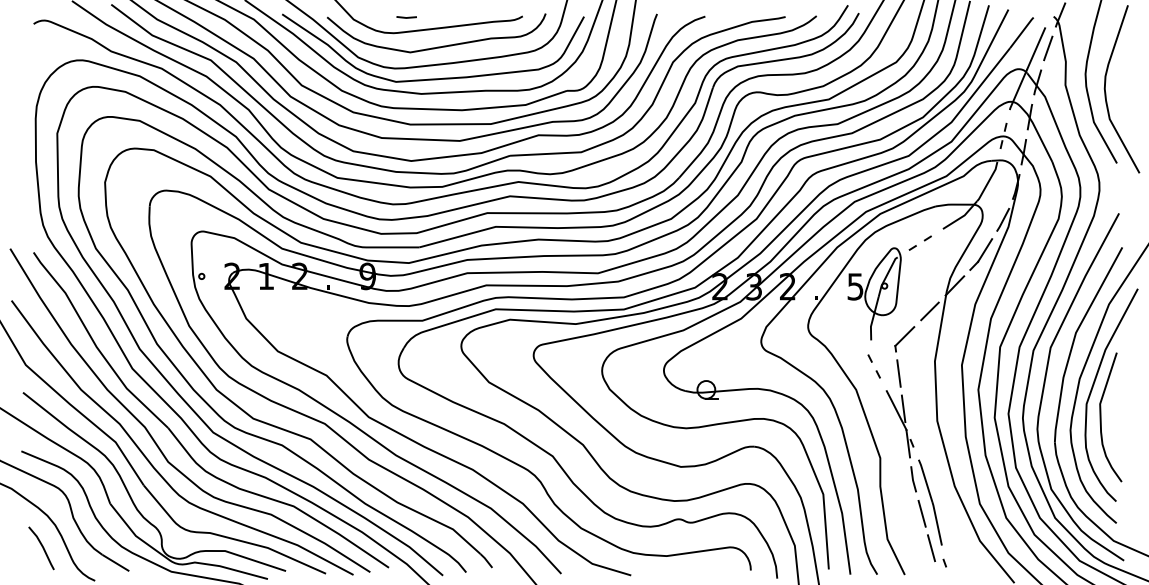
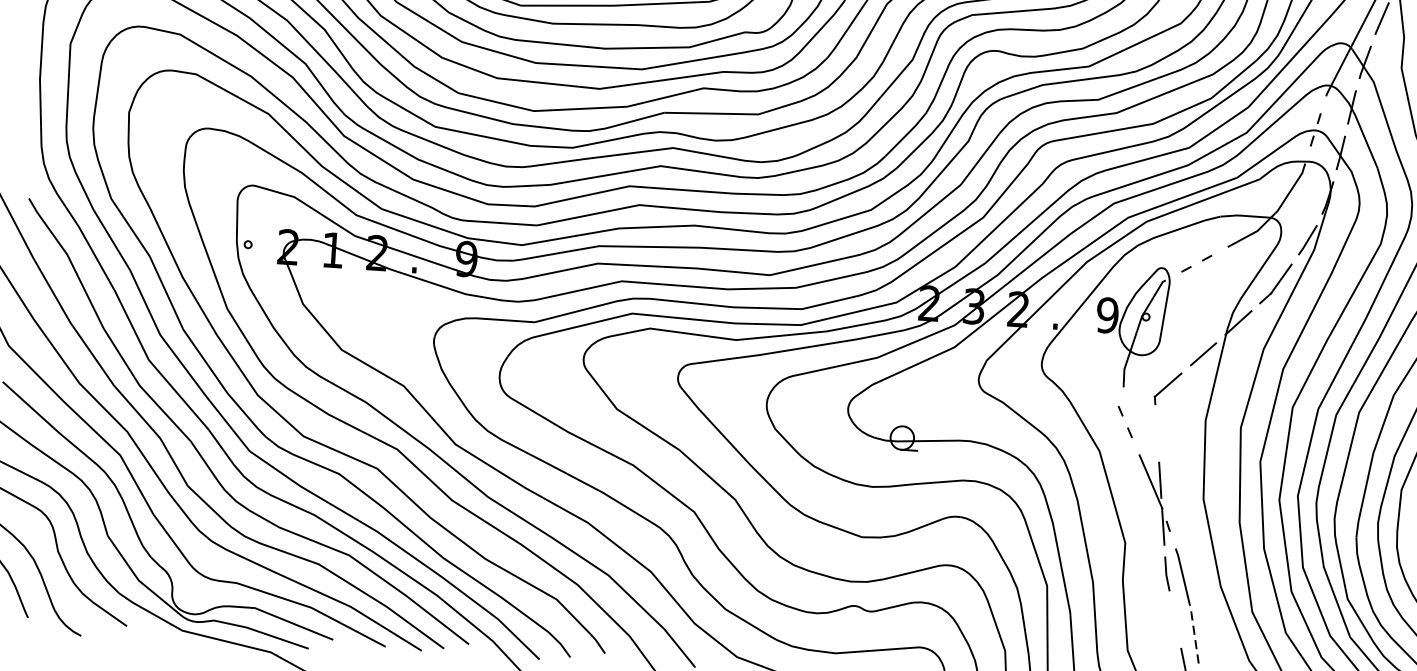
text: (855, 286) -> (1107, 315), 5 -> 9
line: (898, 373) -> (1156, 433), removed
line: (921, 513) -> (1174, 619), removed
line: (937, 522) -> (1194, 632), solid -> dashed

